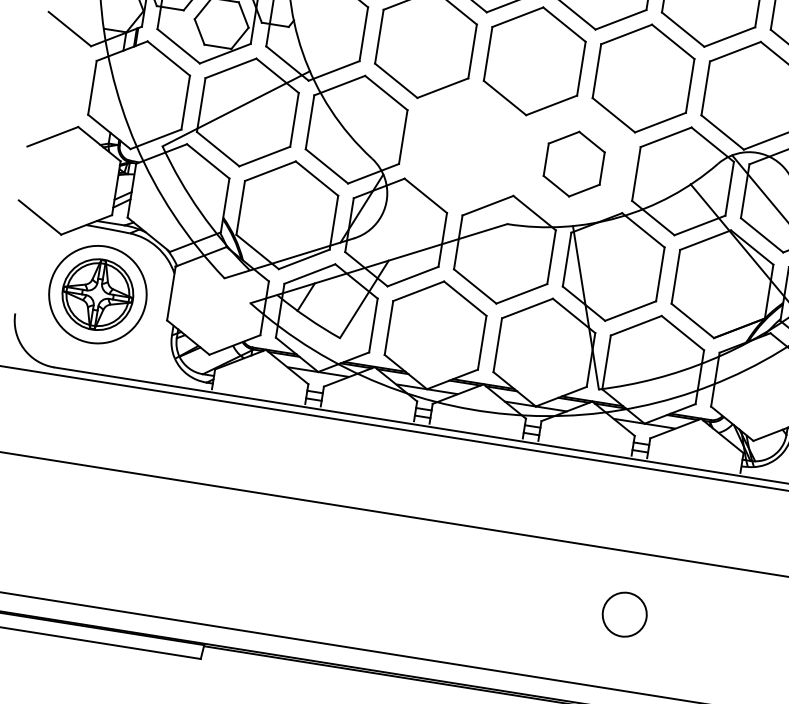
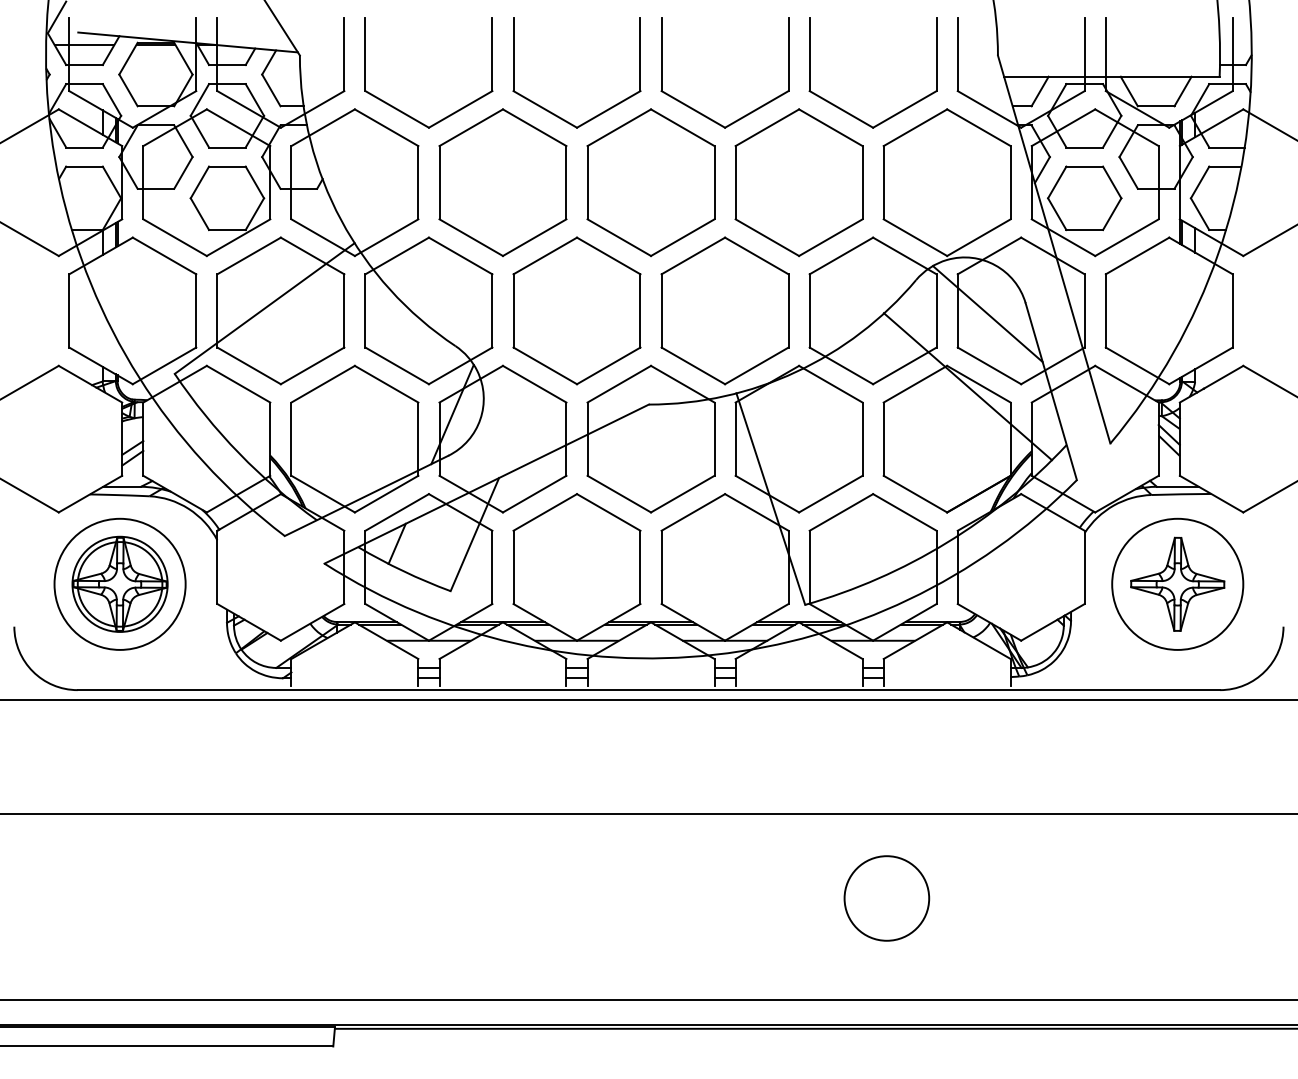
part: (465, 146) -> (576, 310), added
part: (573, 163) -> (724, 310), size x1.67
circle: (624, 614) -> (886, 898), size x1.43

